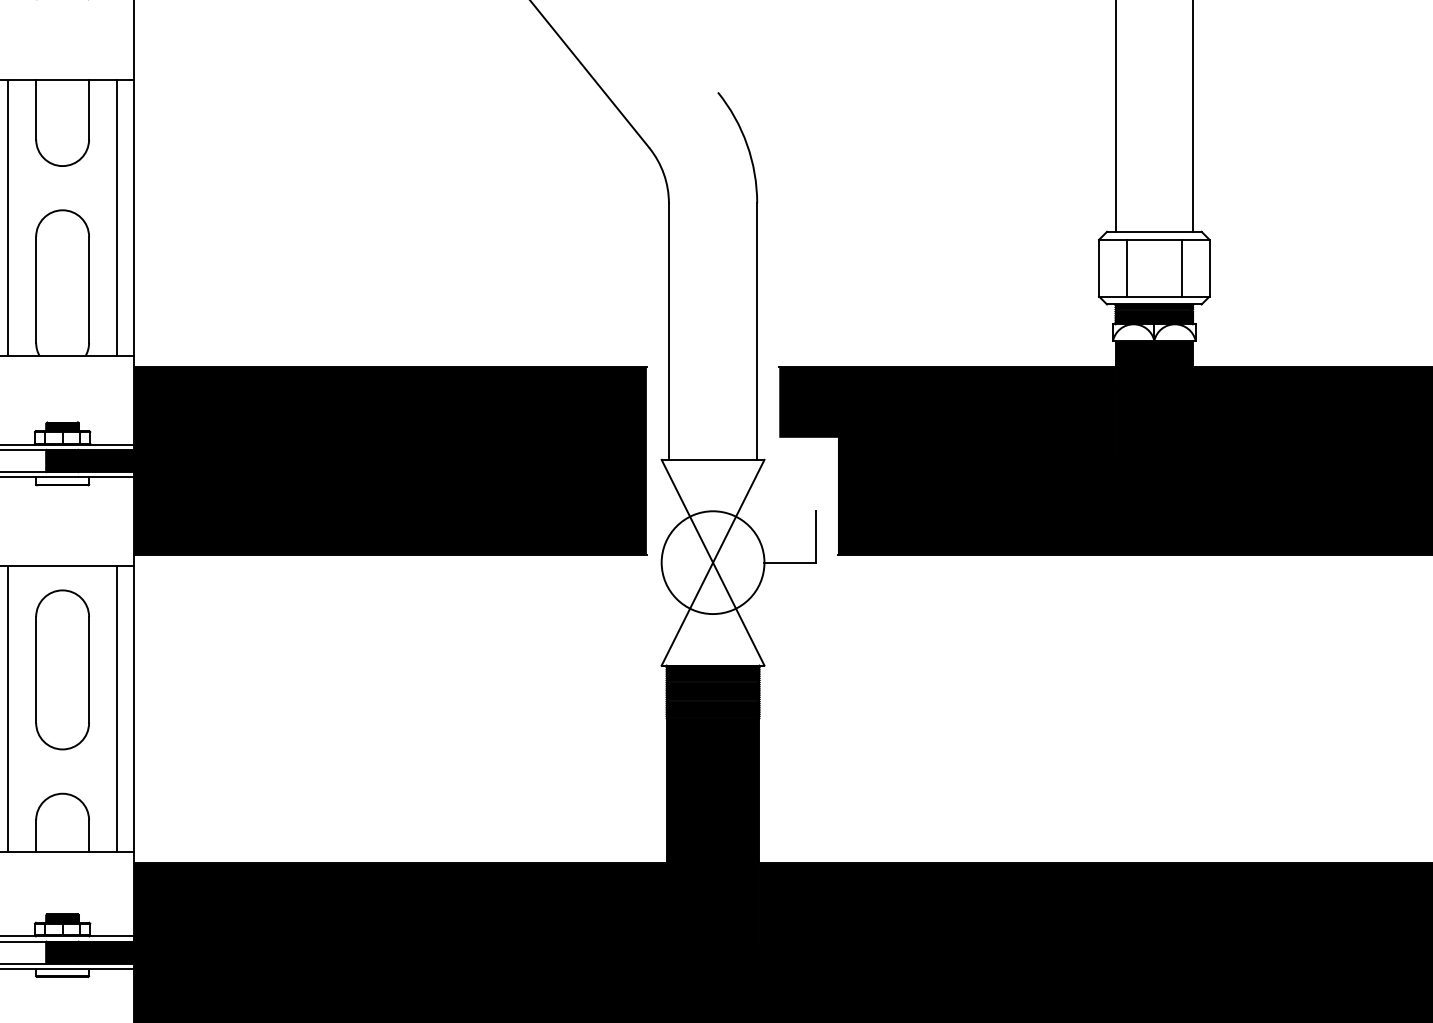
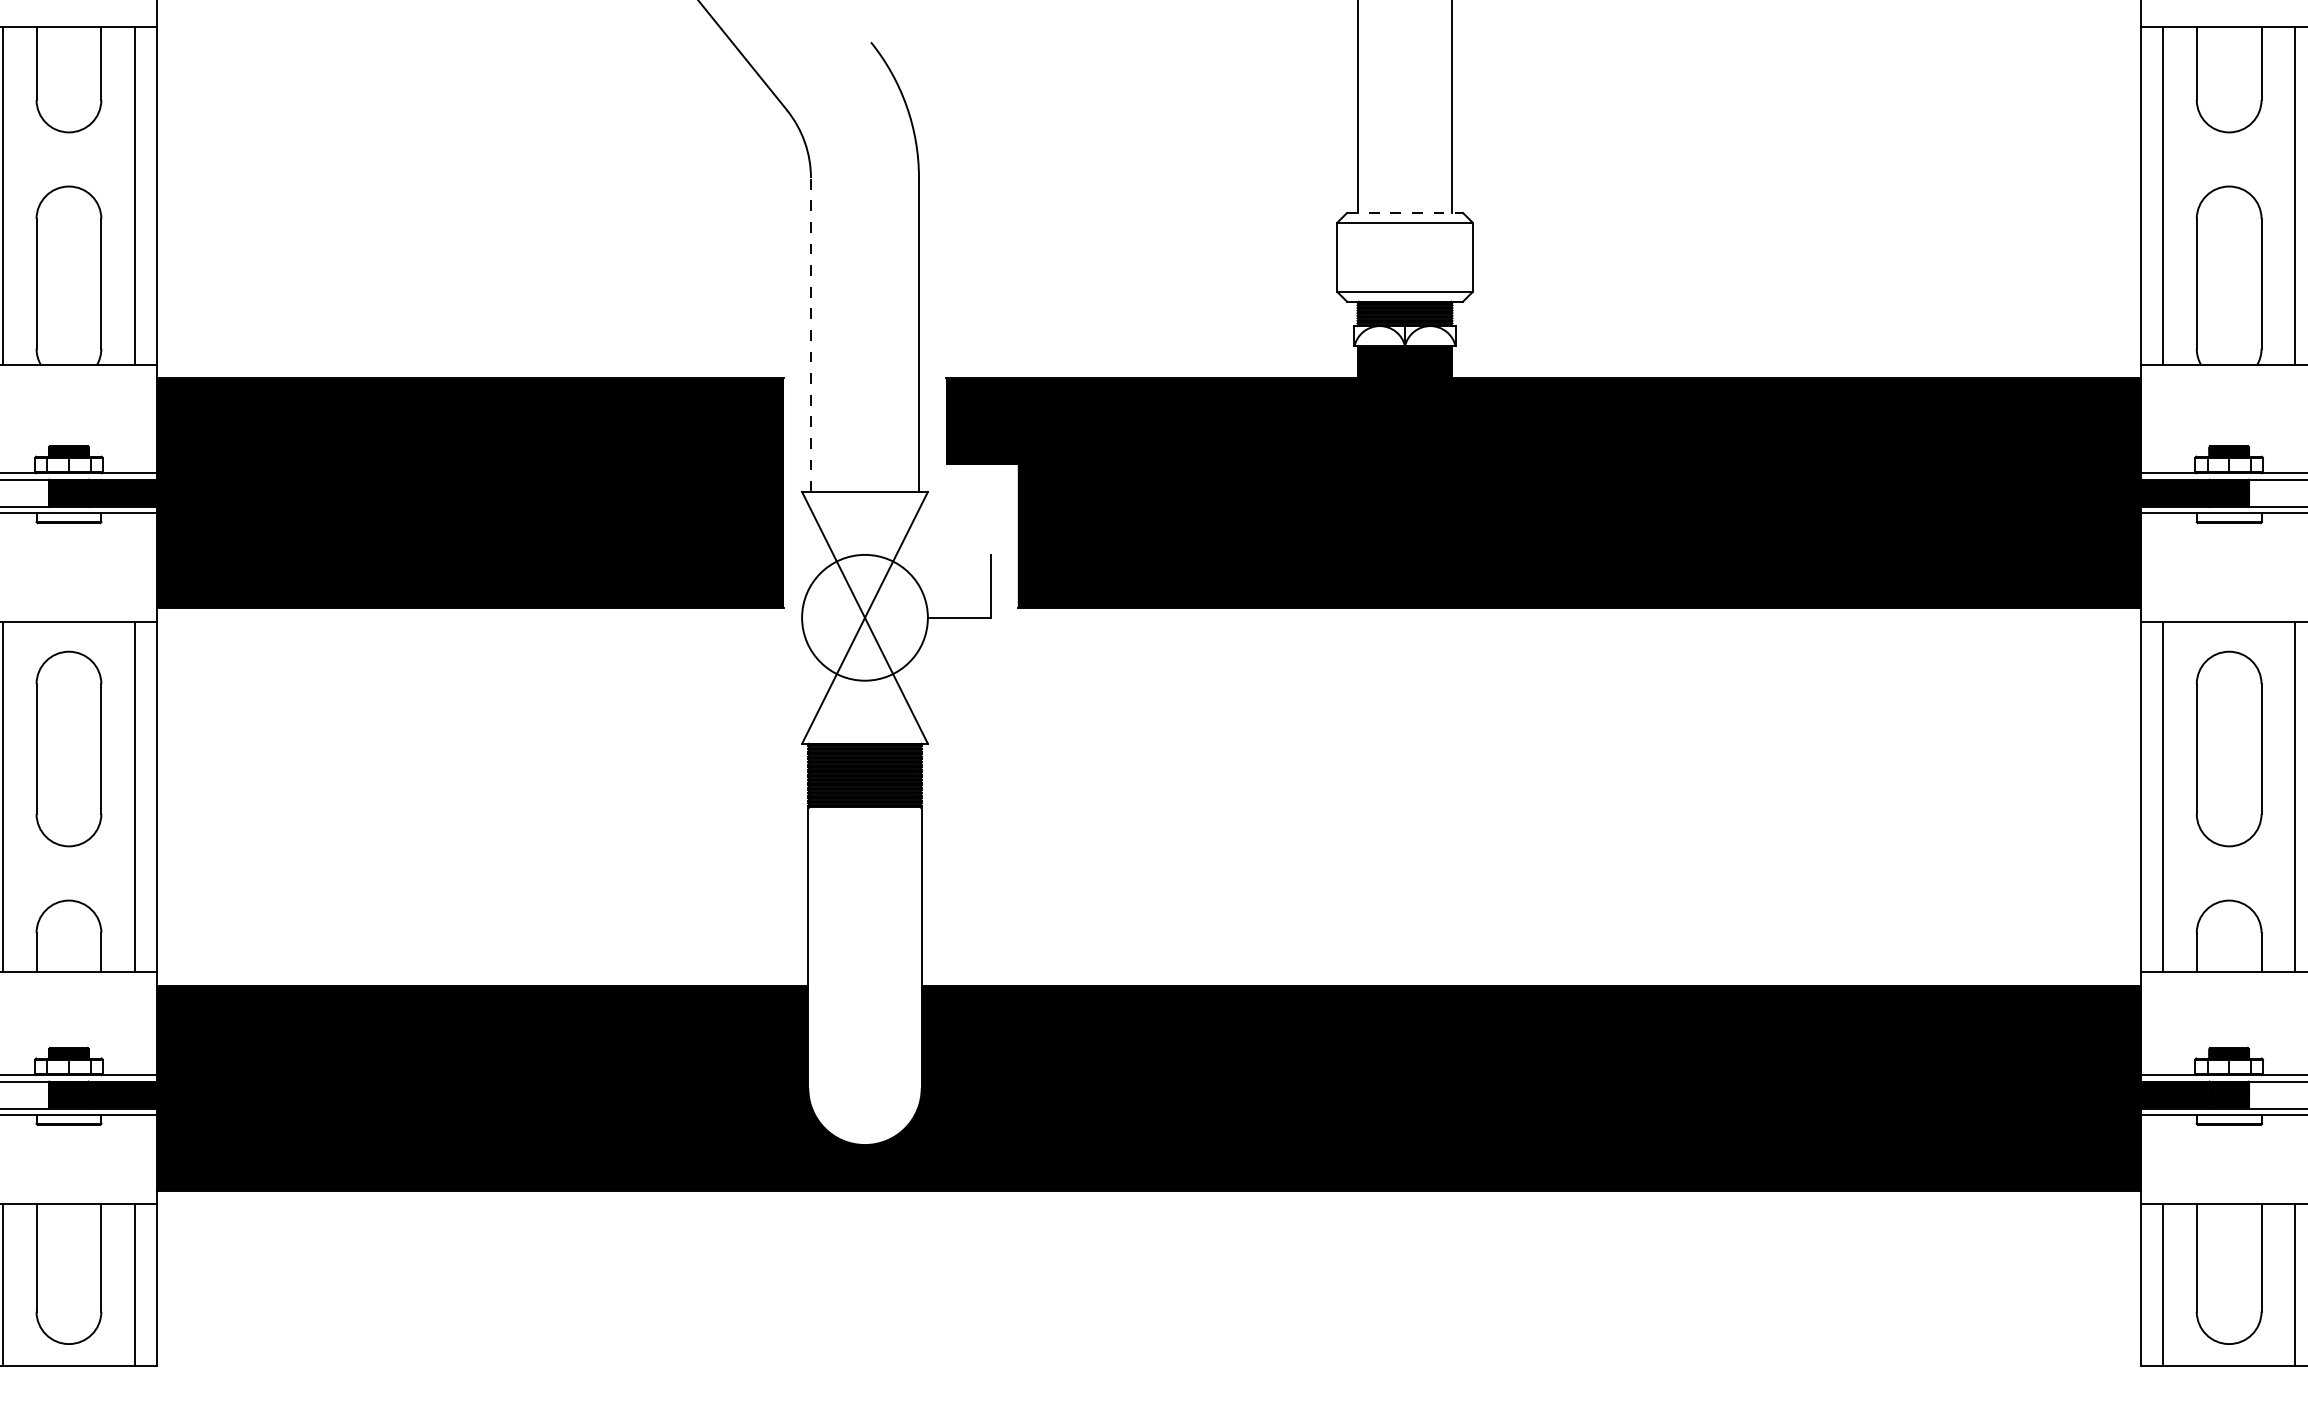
line: (1154, 231) -> (1405, 212), solid -> dashed
line: (1126, 268) -> (1371, 257), removed
line: (1181, 268) -> (1438, 257), removed
line: (669, 332) -> (811, 335), solid -> dashed
fill: (712, 855) -> (864, 976), removed

